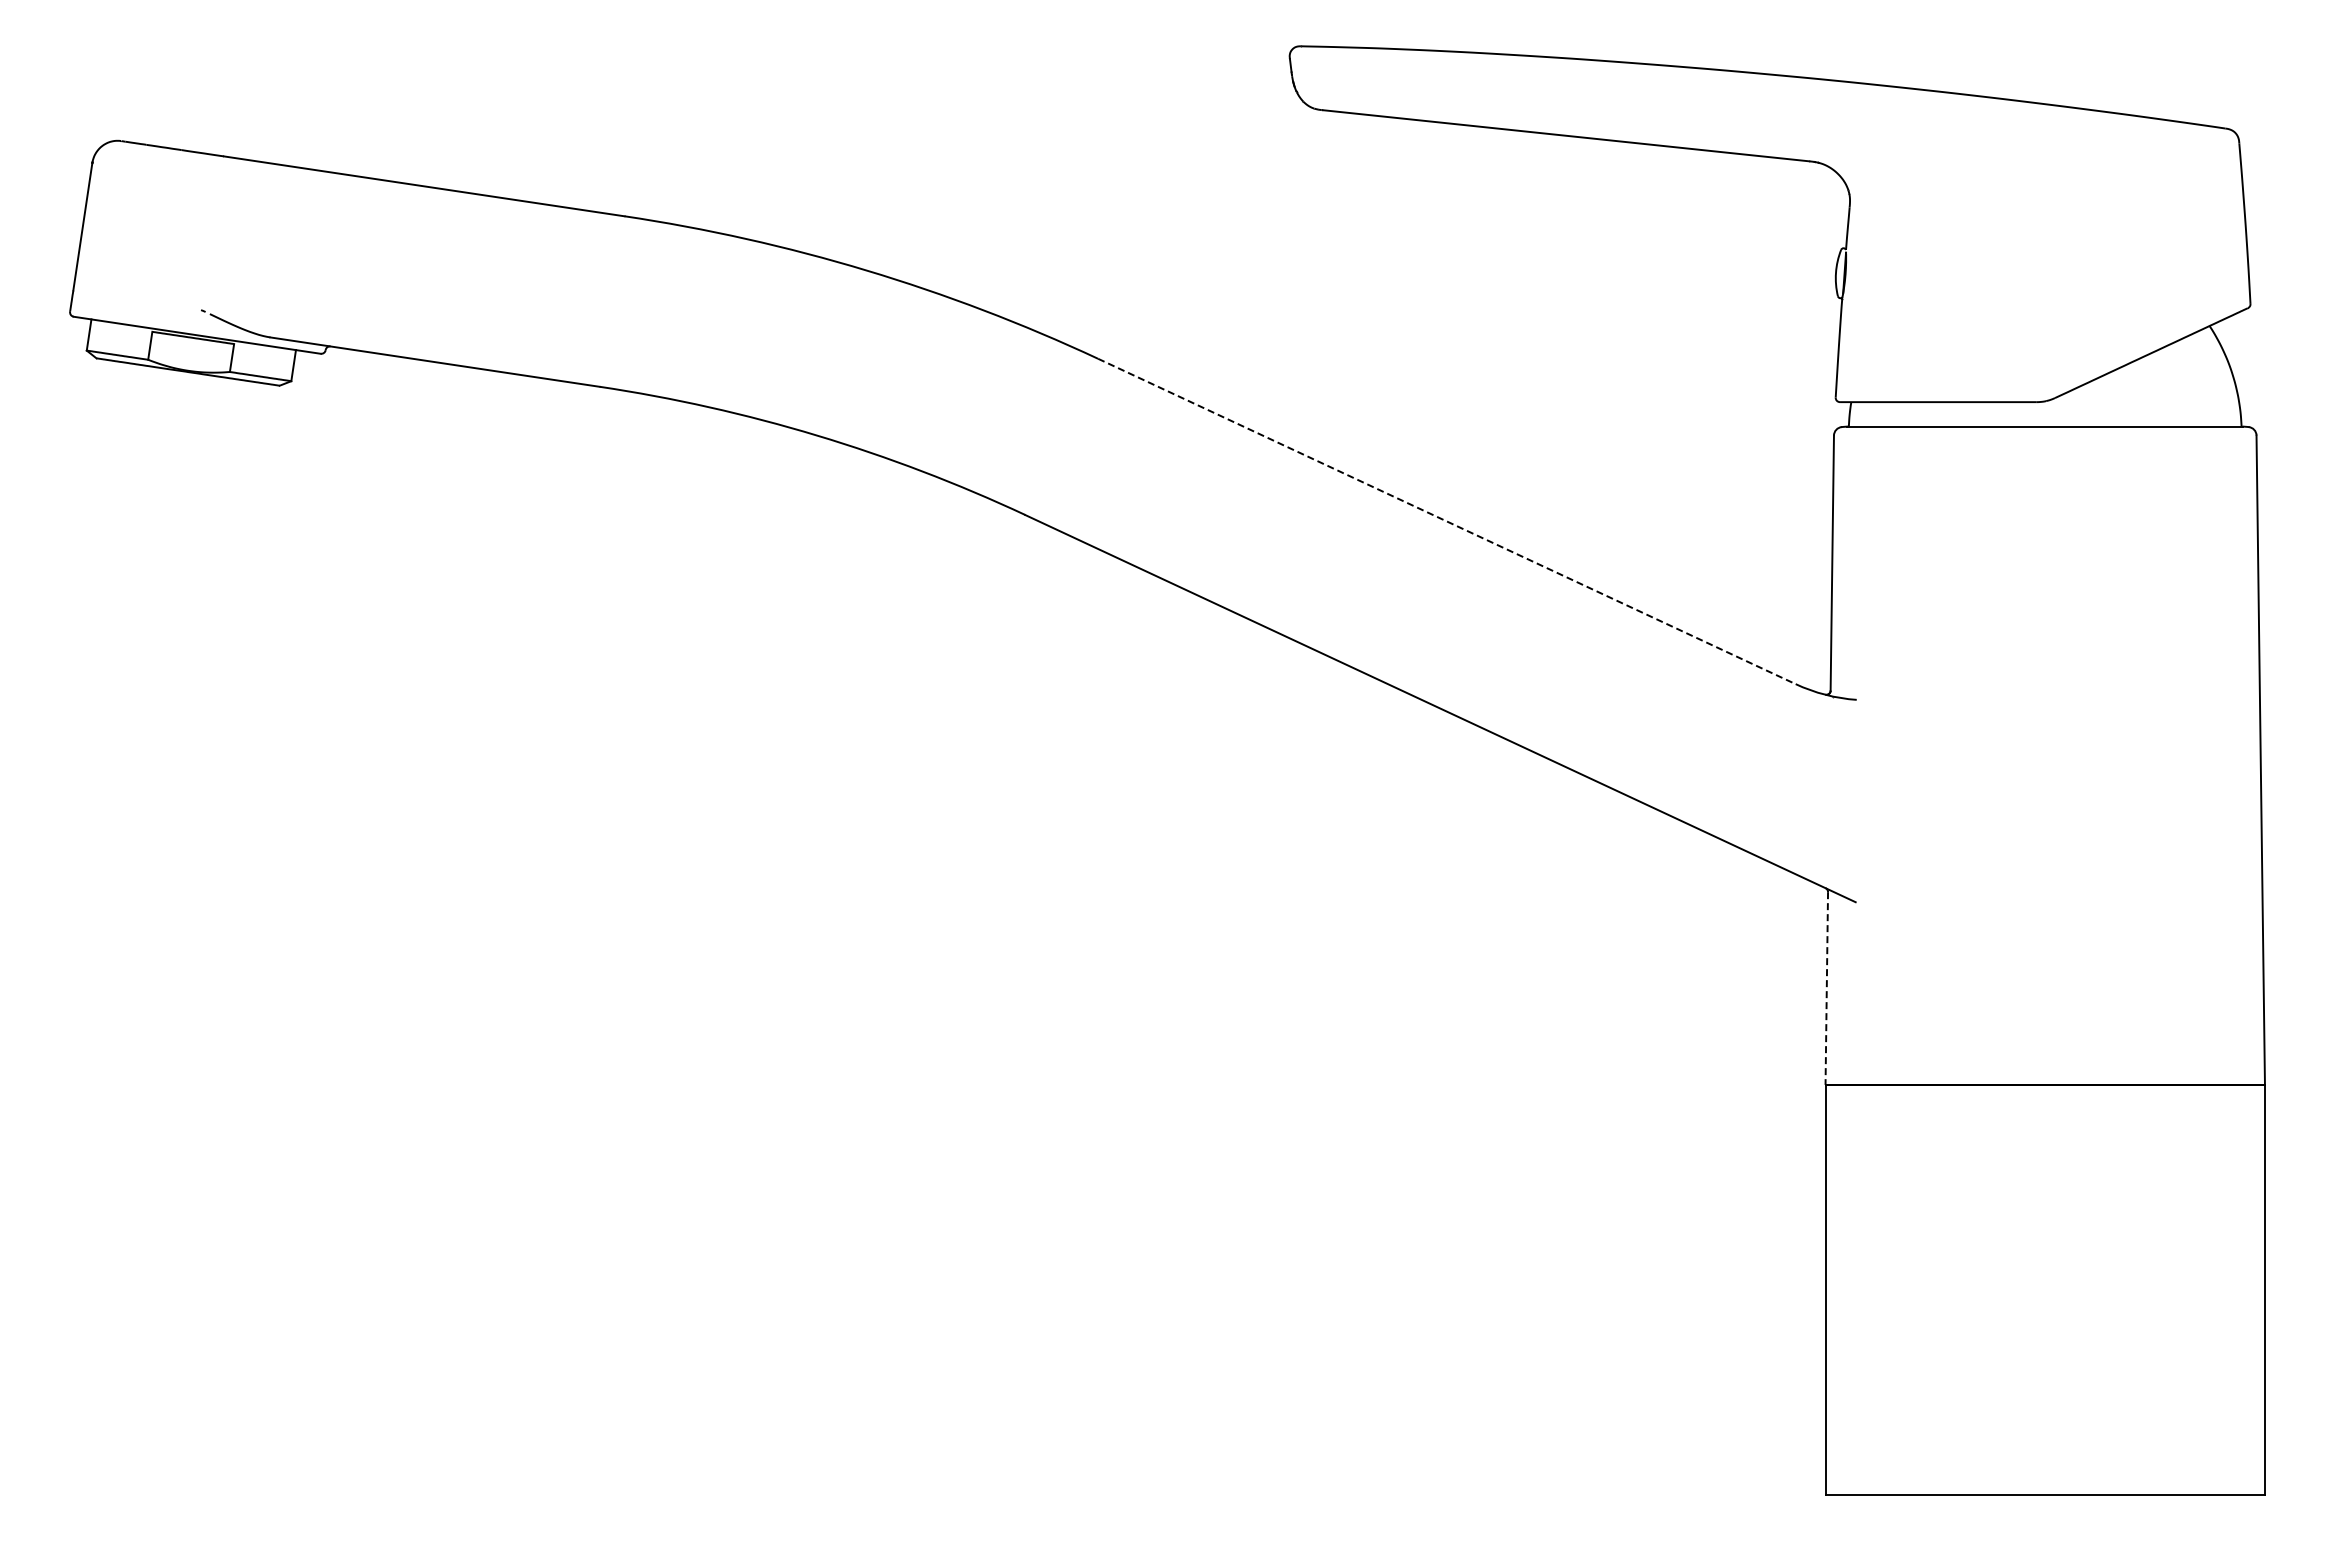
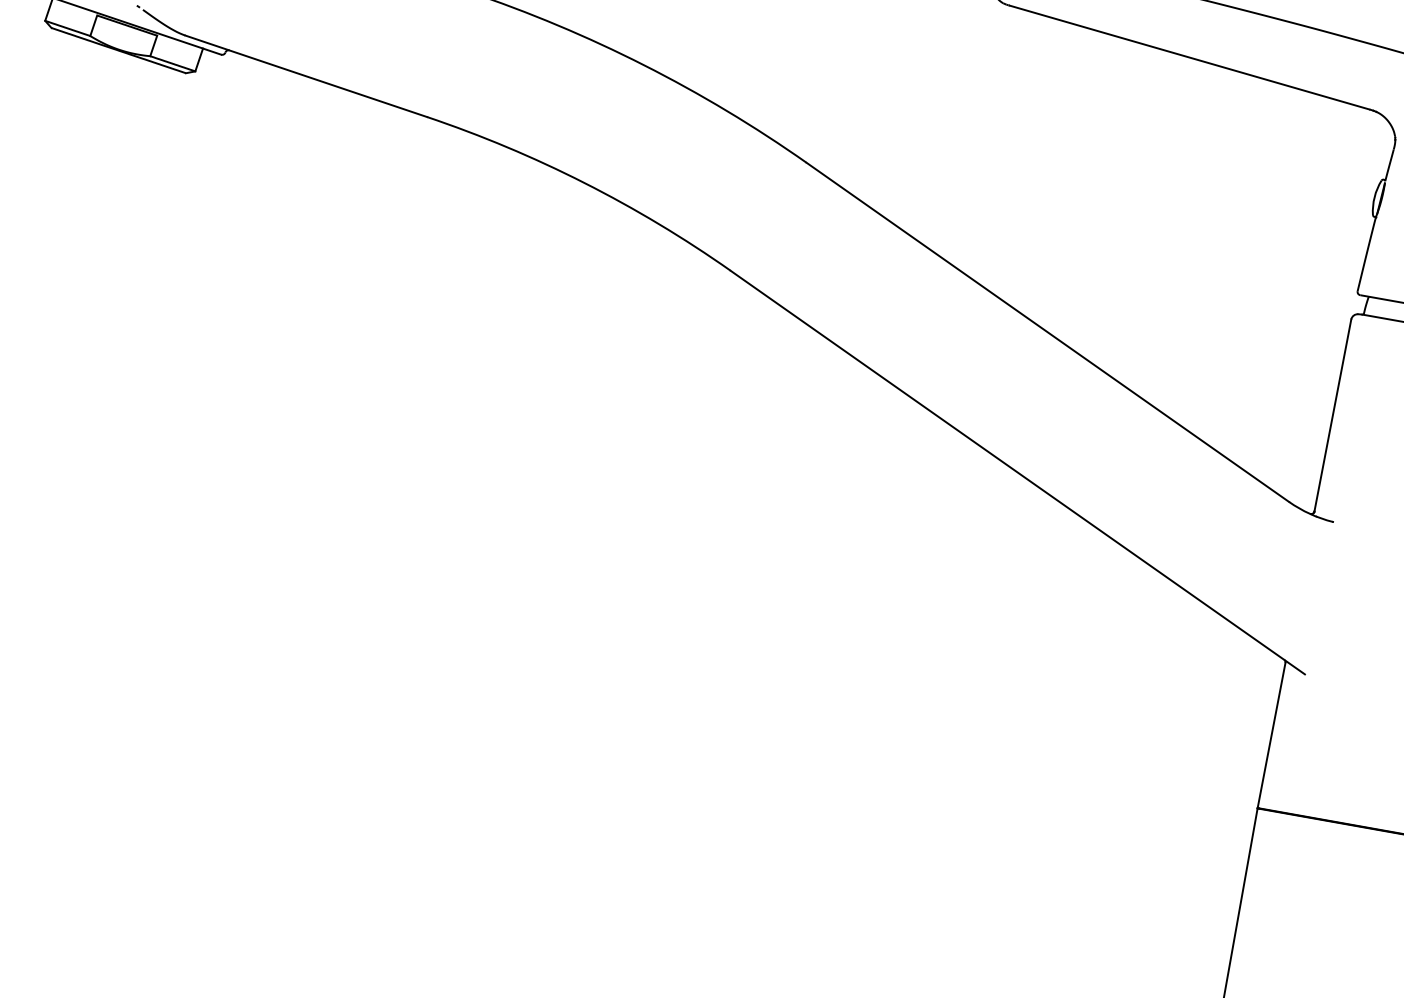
line: (1446, 521) -> (1047, 332), dashed -> solid
line: (1826, 989) -> (1271, 736), dashed -> solid

